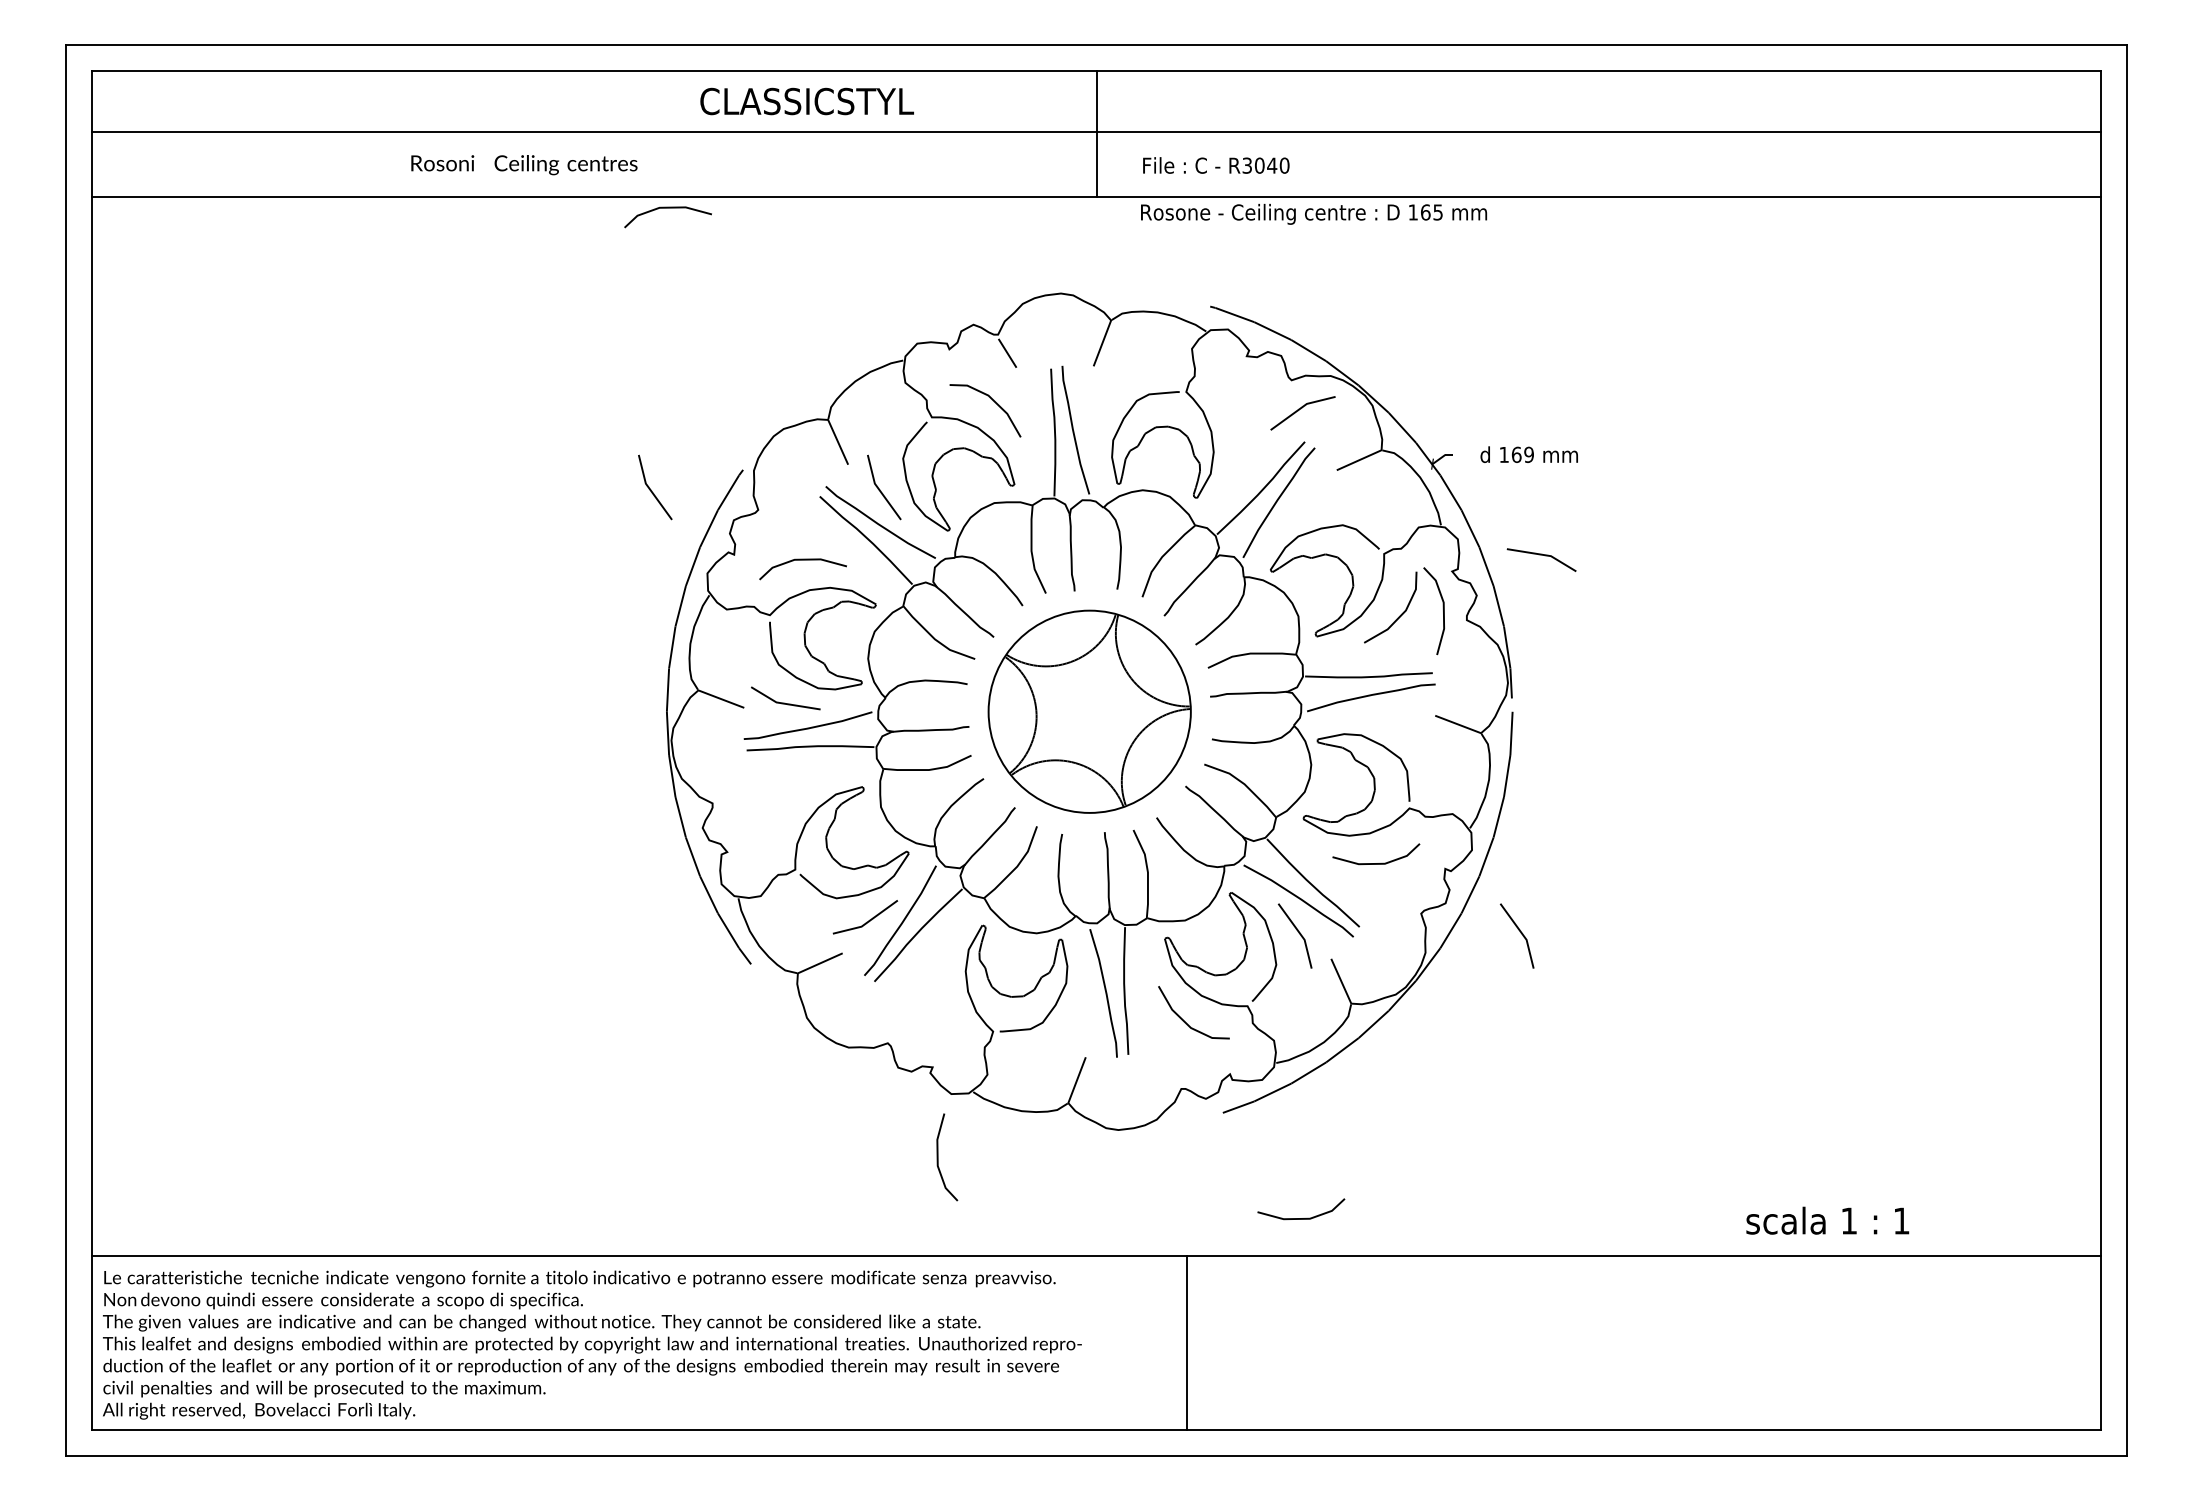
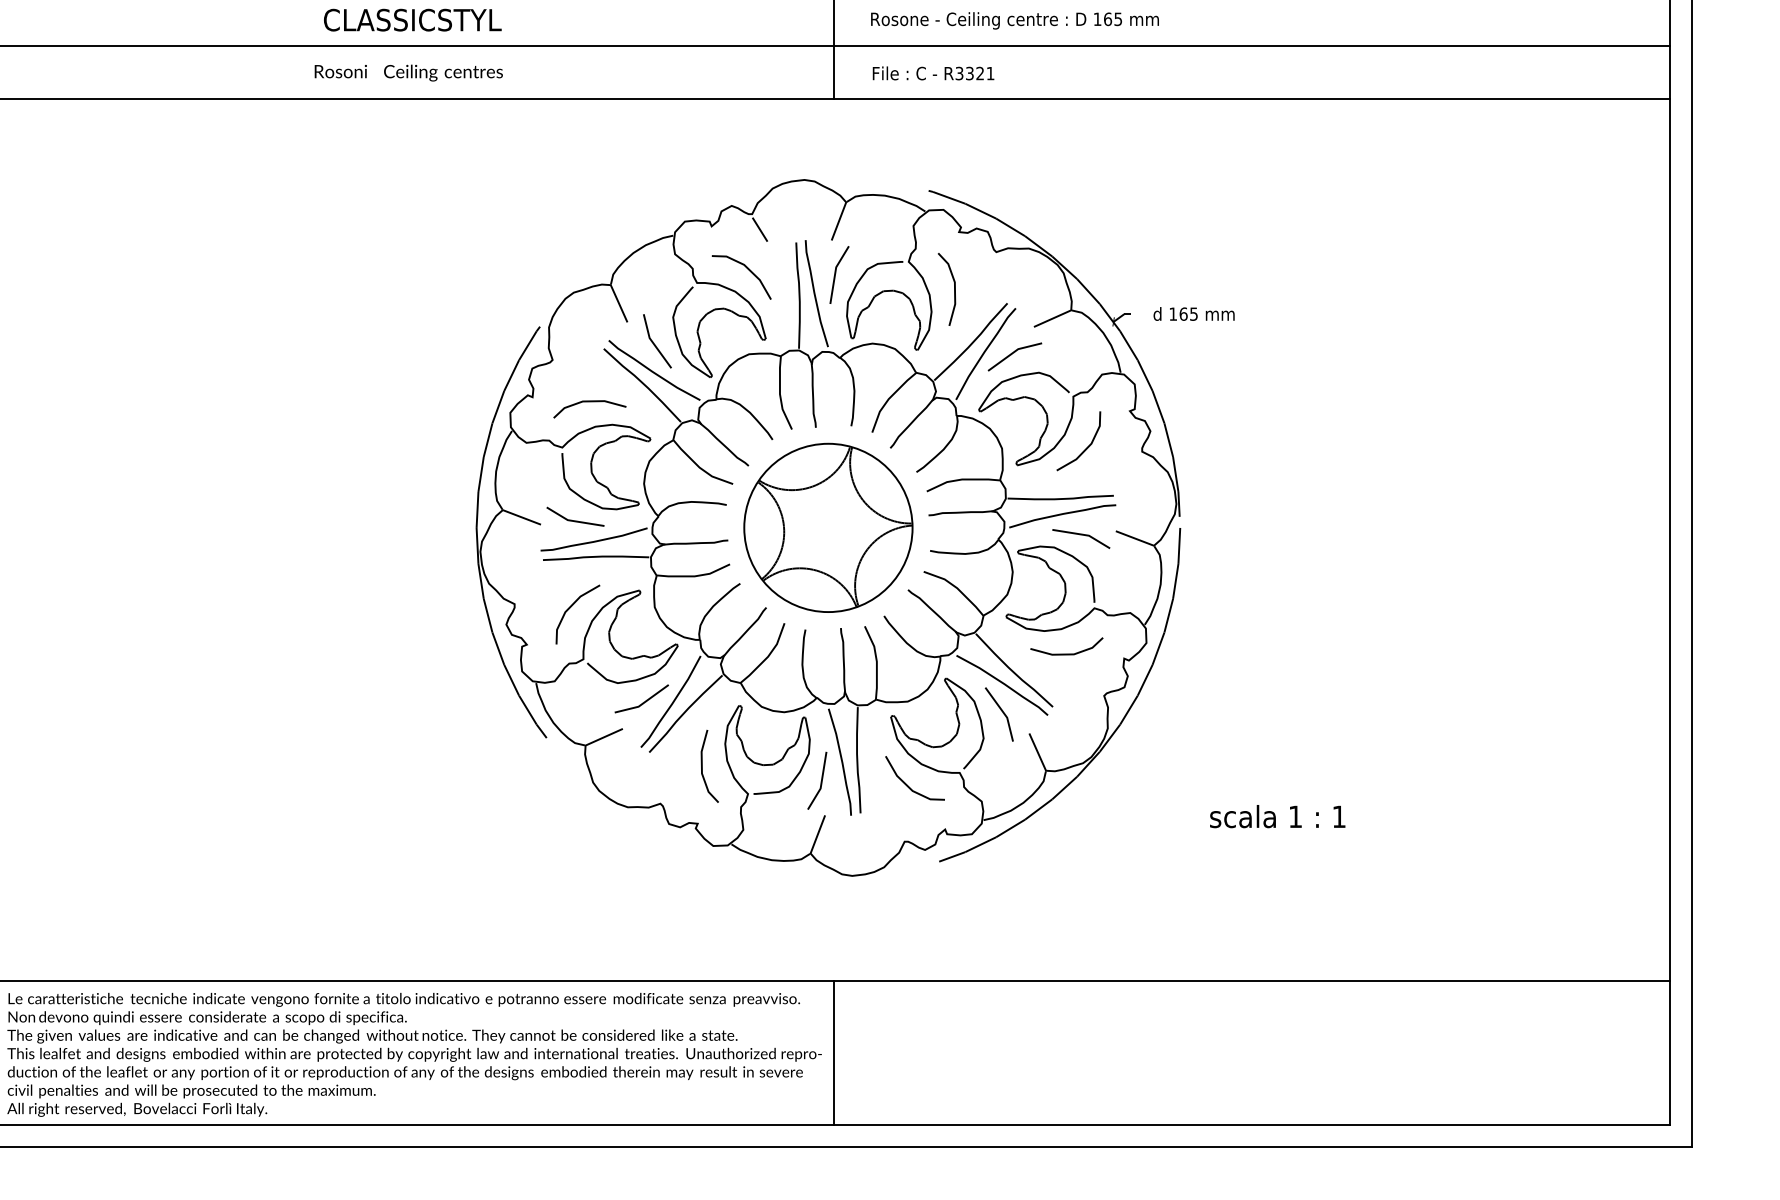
text: (806, 101) -> (412, 20), moved
text: (524, 165) -> (408, 73), moved
text: (1271, 165) -> (979, 73), R3040 -> R3321
line: (667, 208) -> (477, 109), removed
text: (1314, 213) -> (1015, 20), moved
line: (1098, 407) -> (835, 274), added
line: (1299, 410) -> (1012, 354), moved
text: (1528, 454) -> (1193, 313), 169 -> 165
line: (651, 489) -> (463, 342), removed
line: (1541, 555) -> (1081, 535), moved
line: (1442, 608) -> (953, 287), moved
line: (780, 807) -> (571, 607), added
line: (1520, 933) -> (1186, 712), removed
line: (1080, 1016) -> (820, 781), added
line: (938, 1157) -> (702, 766), moved
line: (1301, 1218) -> (1004, 949), removed
text: (1827, 1220) -> (1277, 816), moved
line: (1186, 1342) -> (834, 1052), moved

